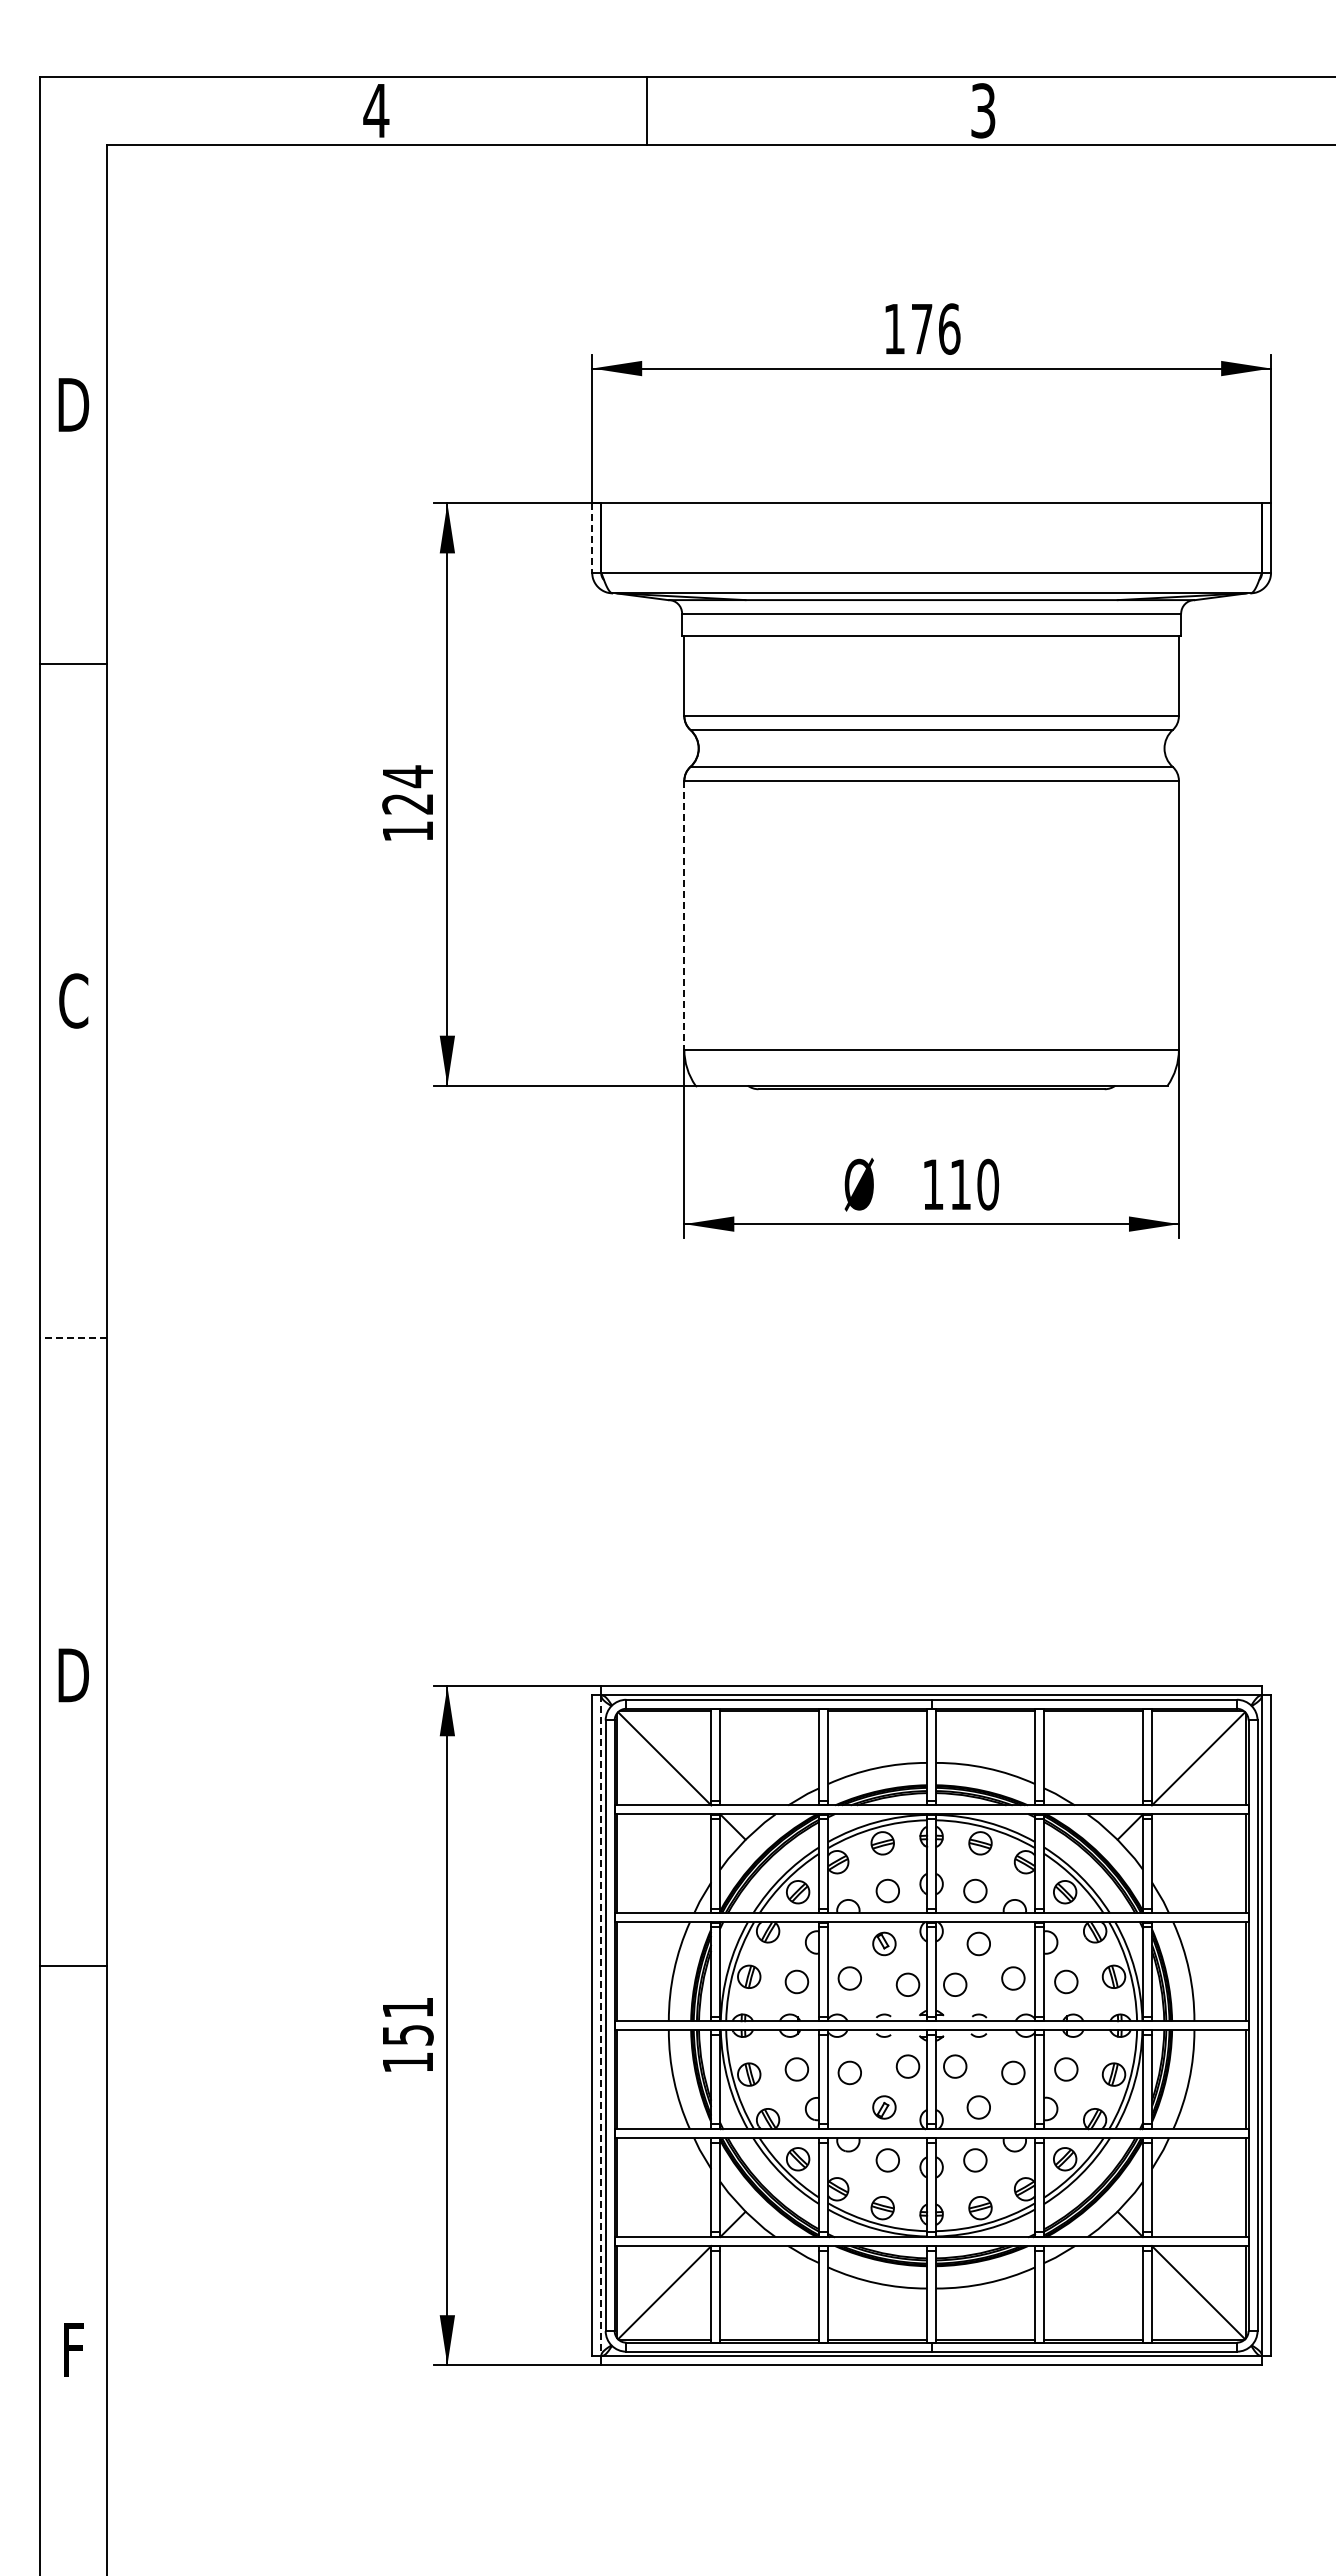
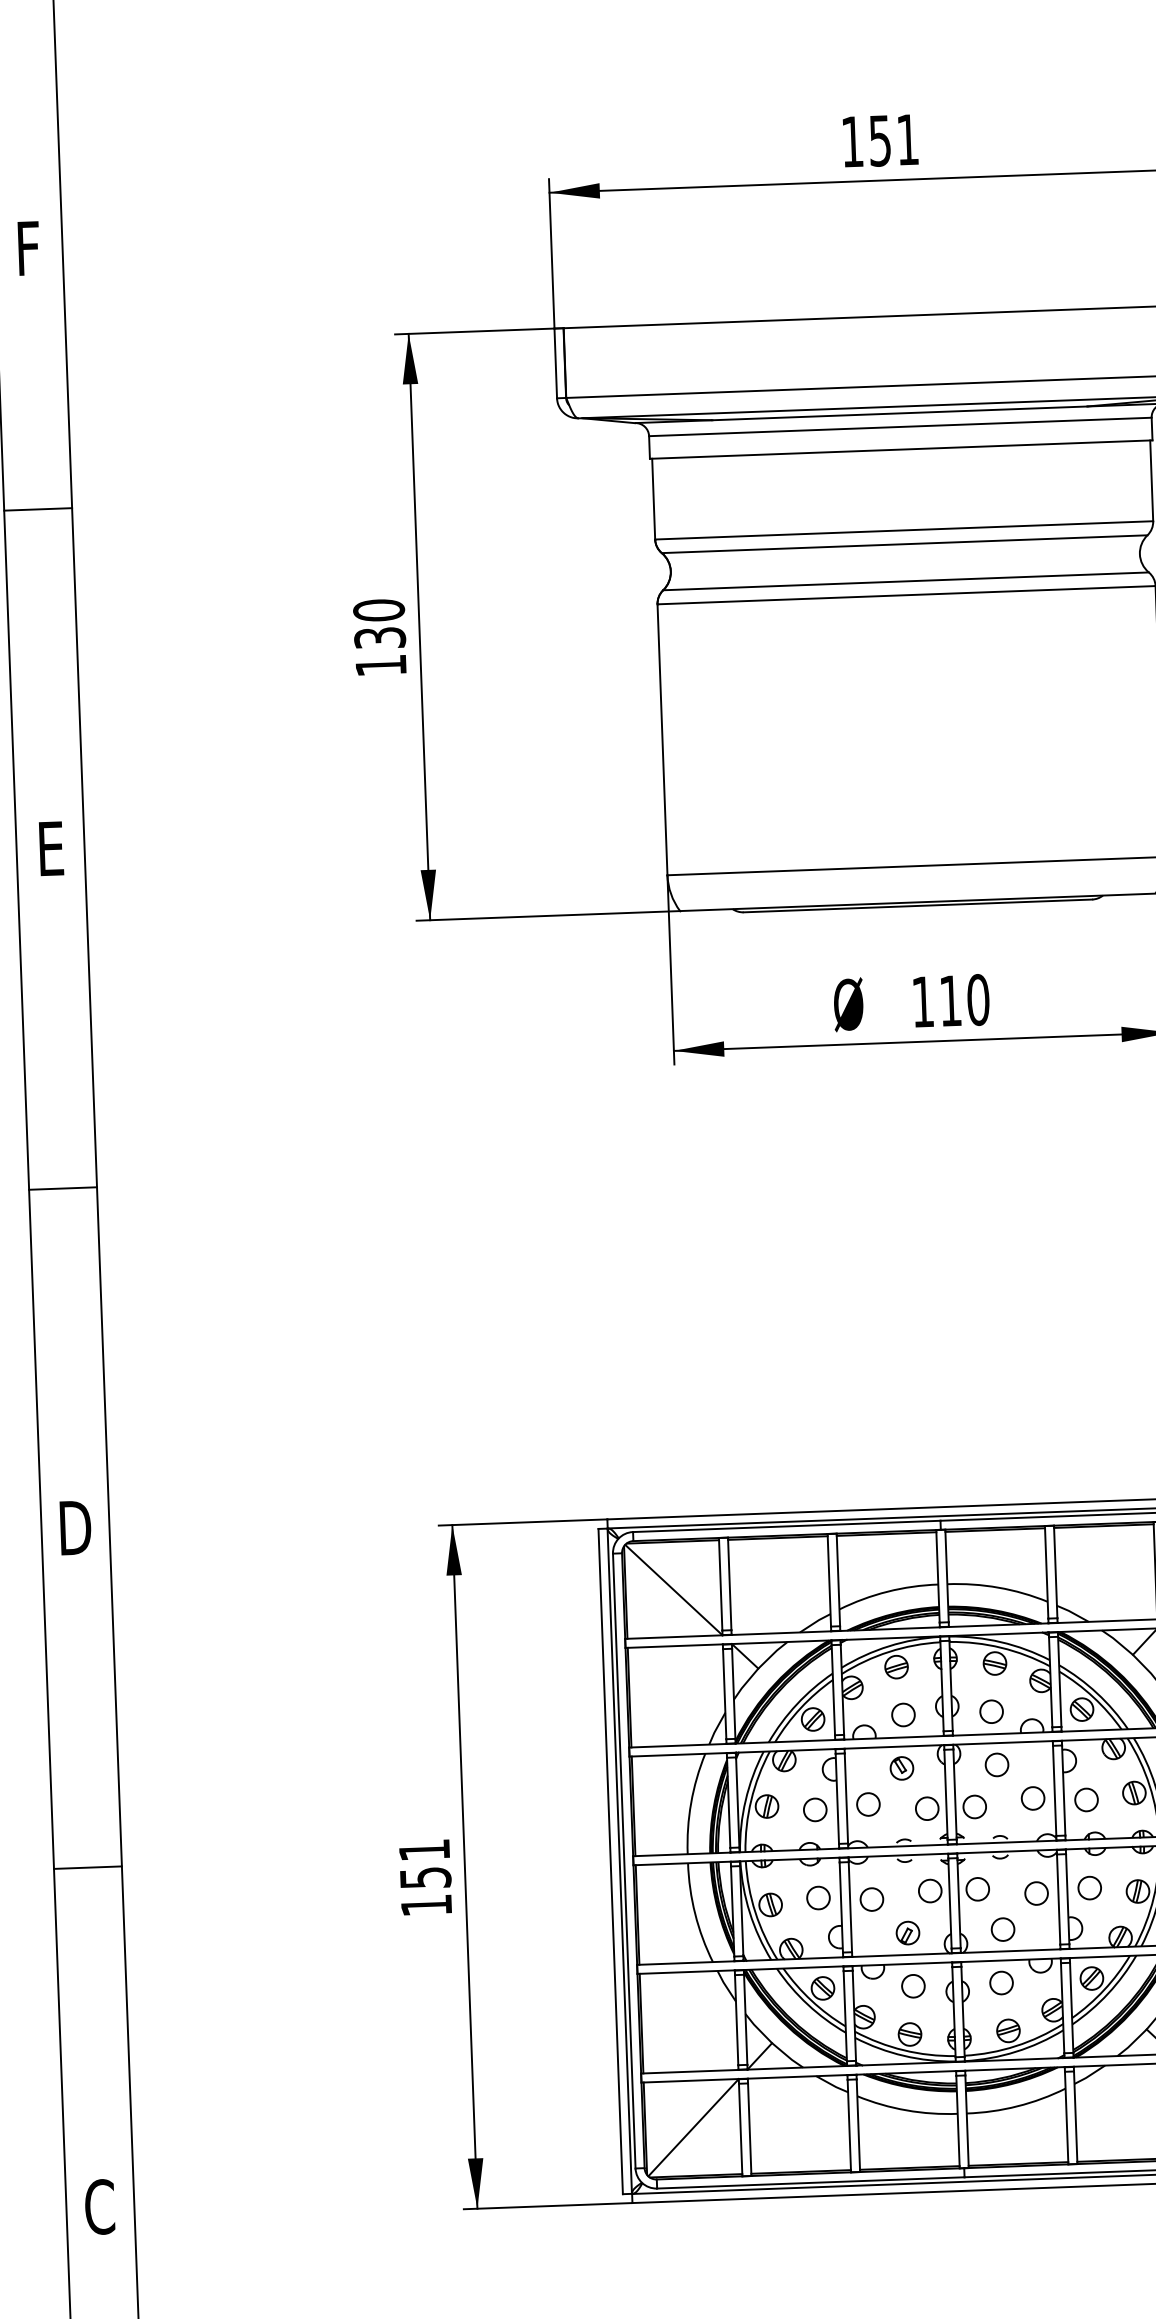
text: (935, 328) -> (893, 139), 176 -> 151
text: (73, 404) -> (28, 248), D -> F
line: (592, 538) -> (556, 363), dashed -> solid
text: (407, 789) -> (379, 623), 124 -> 130
line: (684, 915) -> (662, 740), dashed -> solid
text: (73, 1000) -> (50, 848), C -> E
line: (73, 1338) -> (62, 1188), dashed -> solid
line: (73, 1965) -> (87, 1867), moved
line: (601, 2026) -> (620, 1861), dashed -> solid
text: (72, 2349) -> (99, 2206), F -> C

